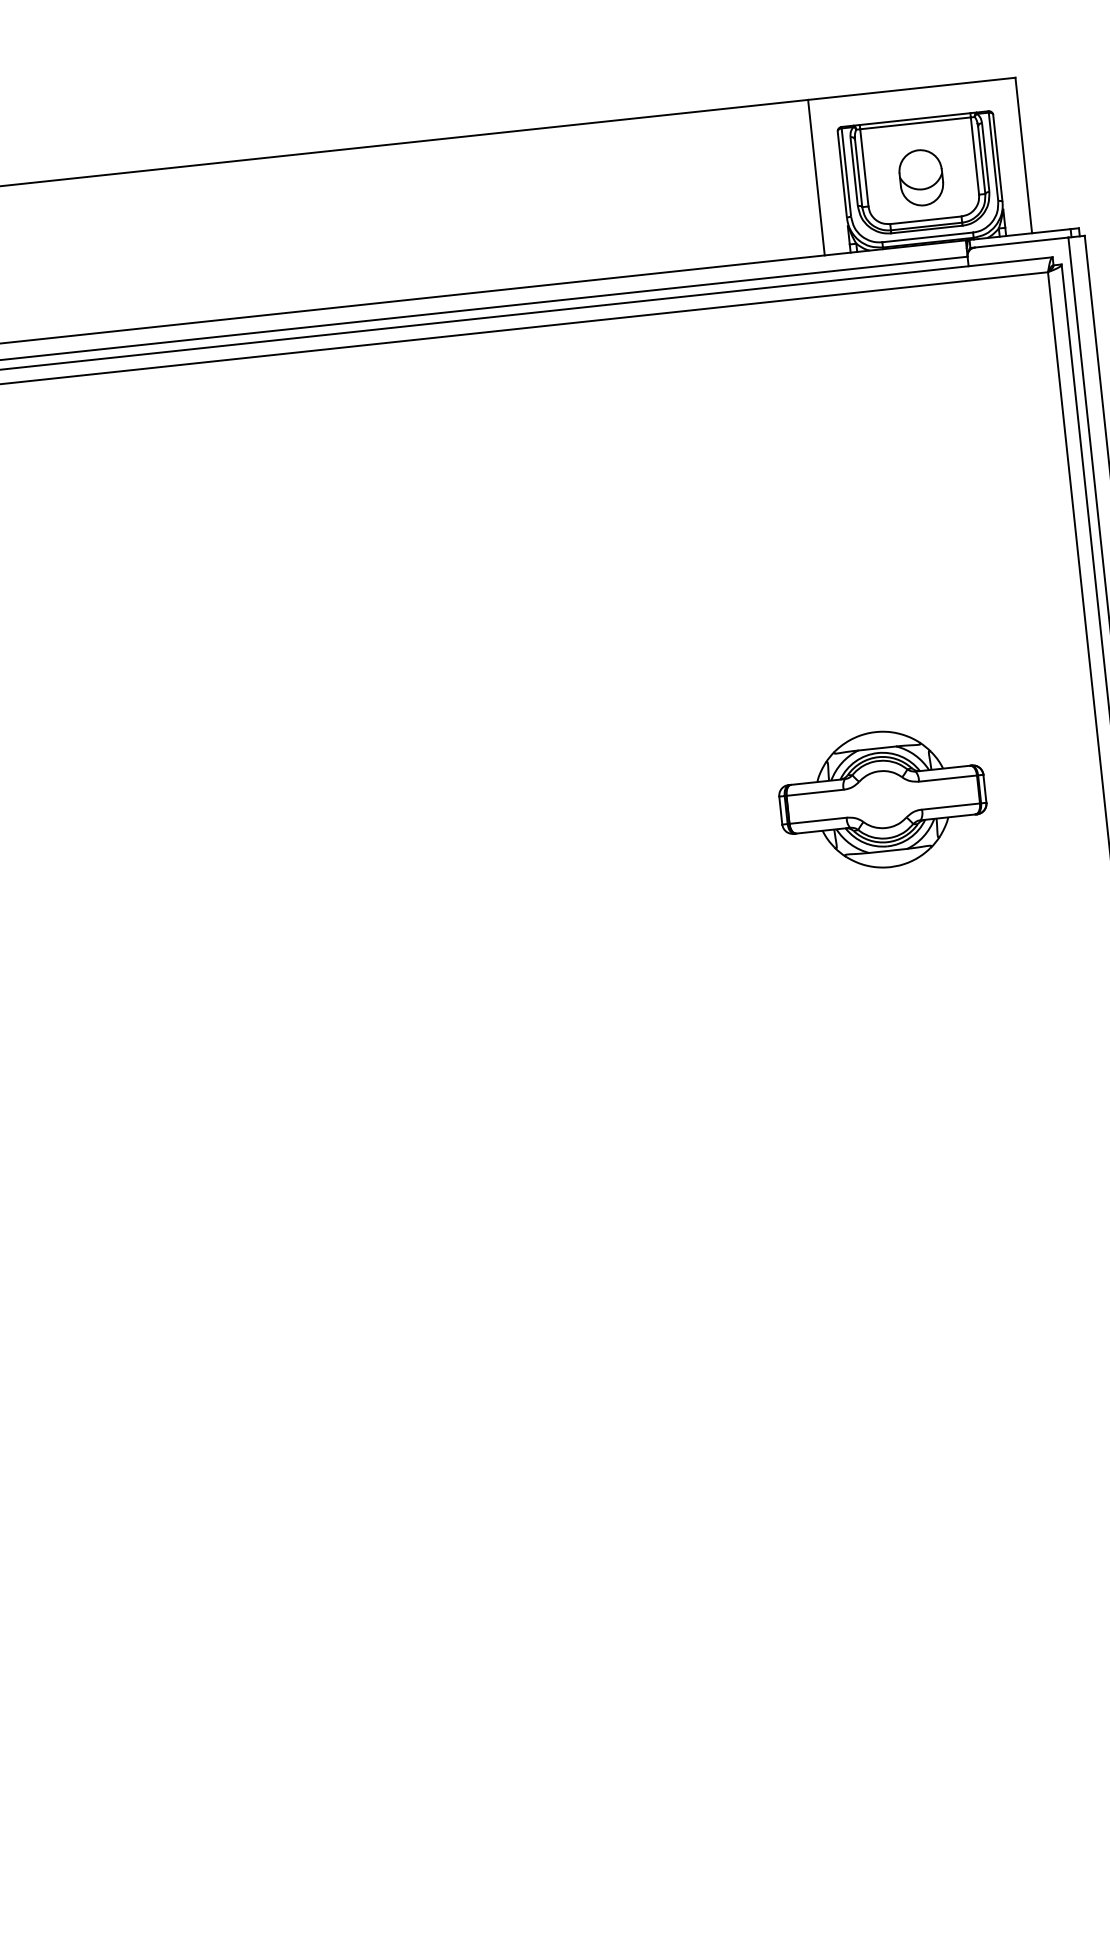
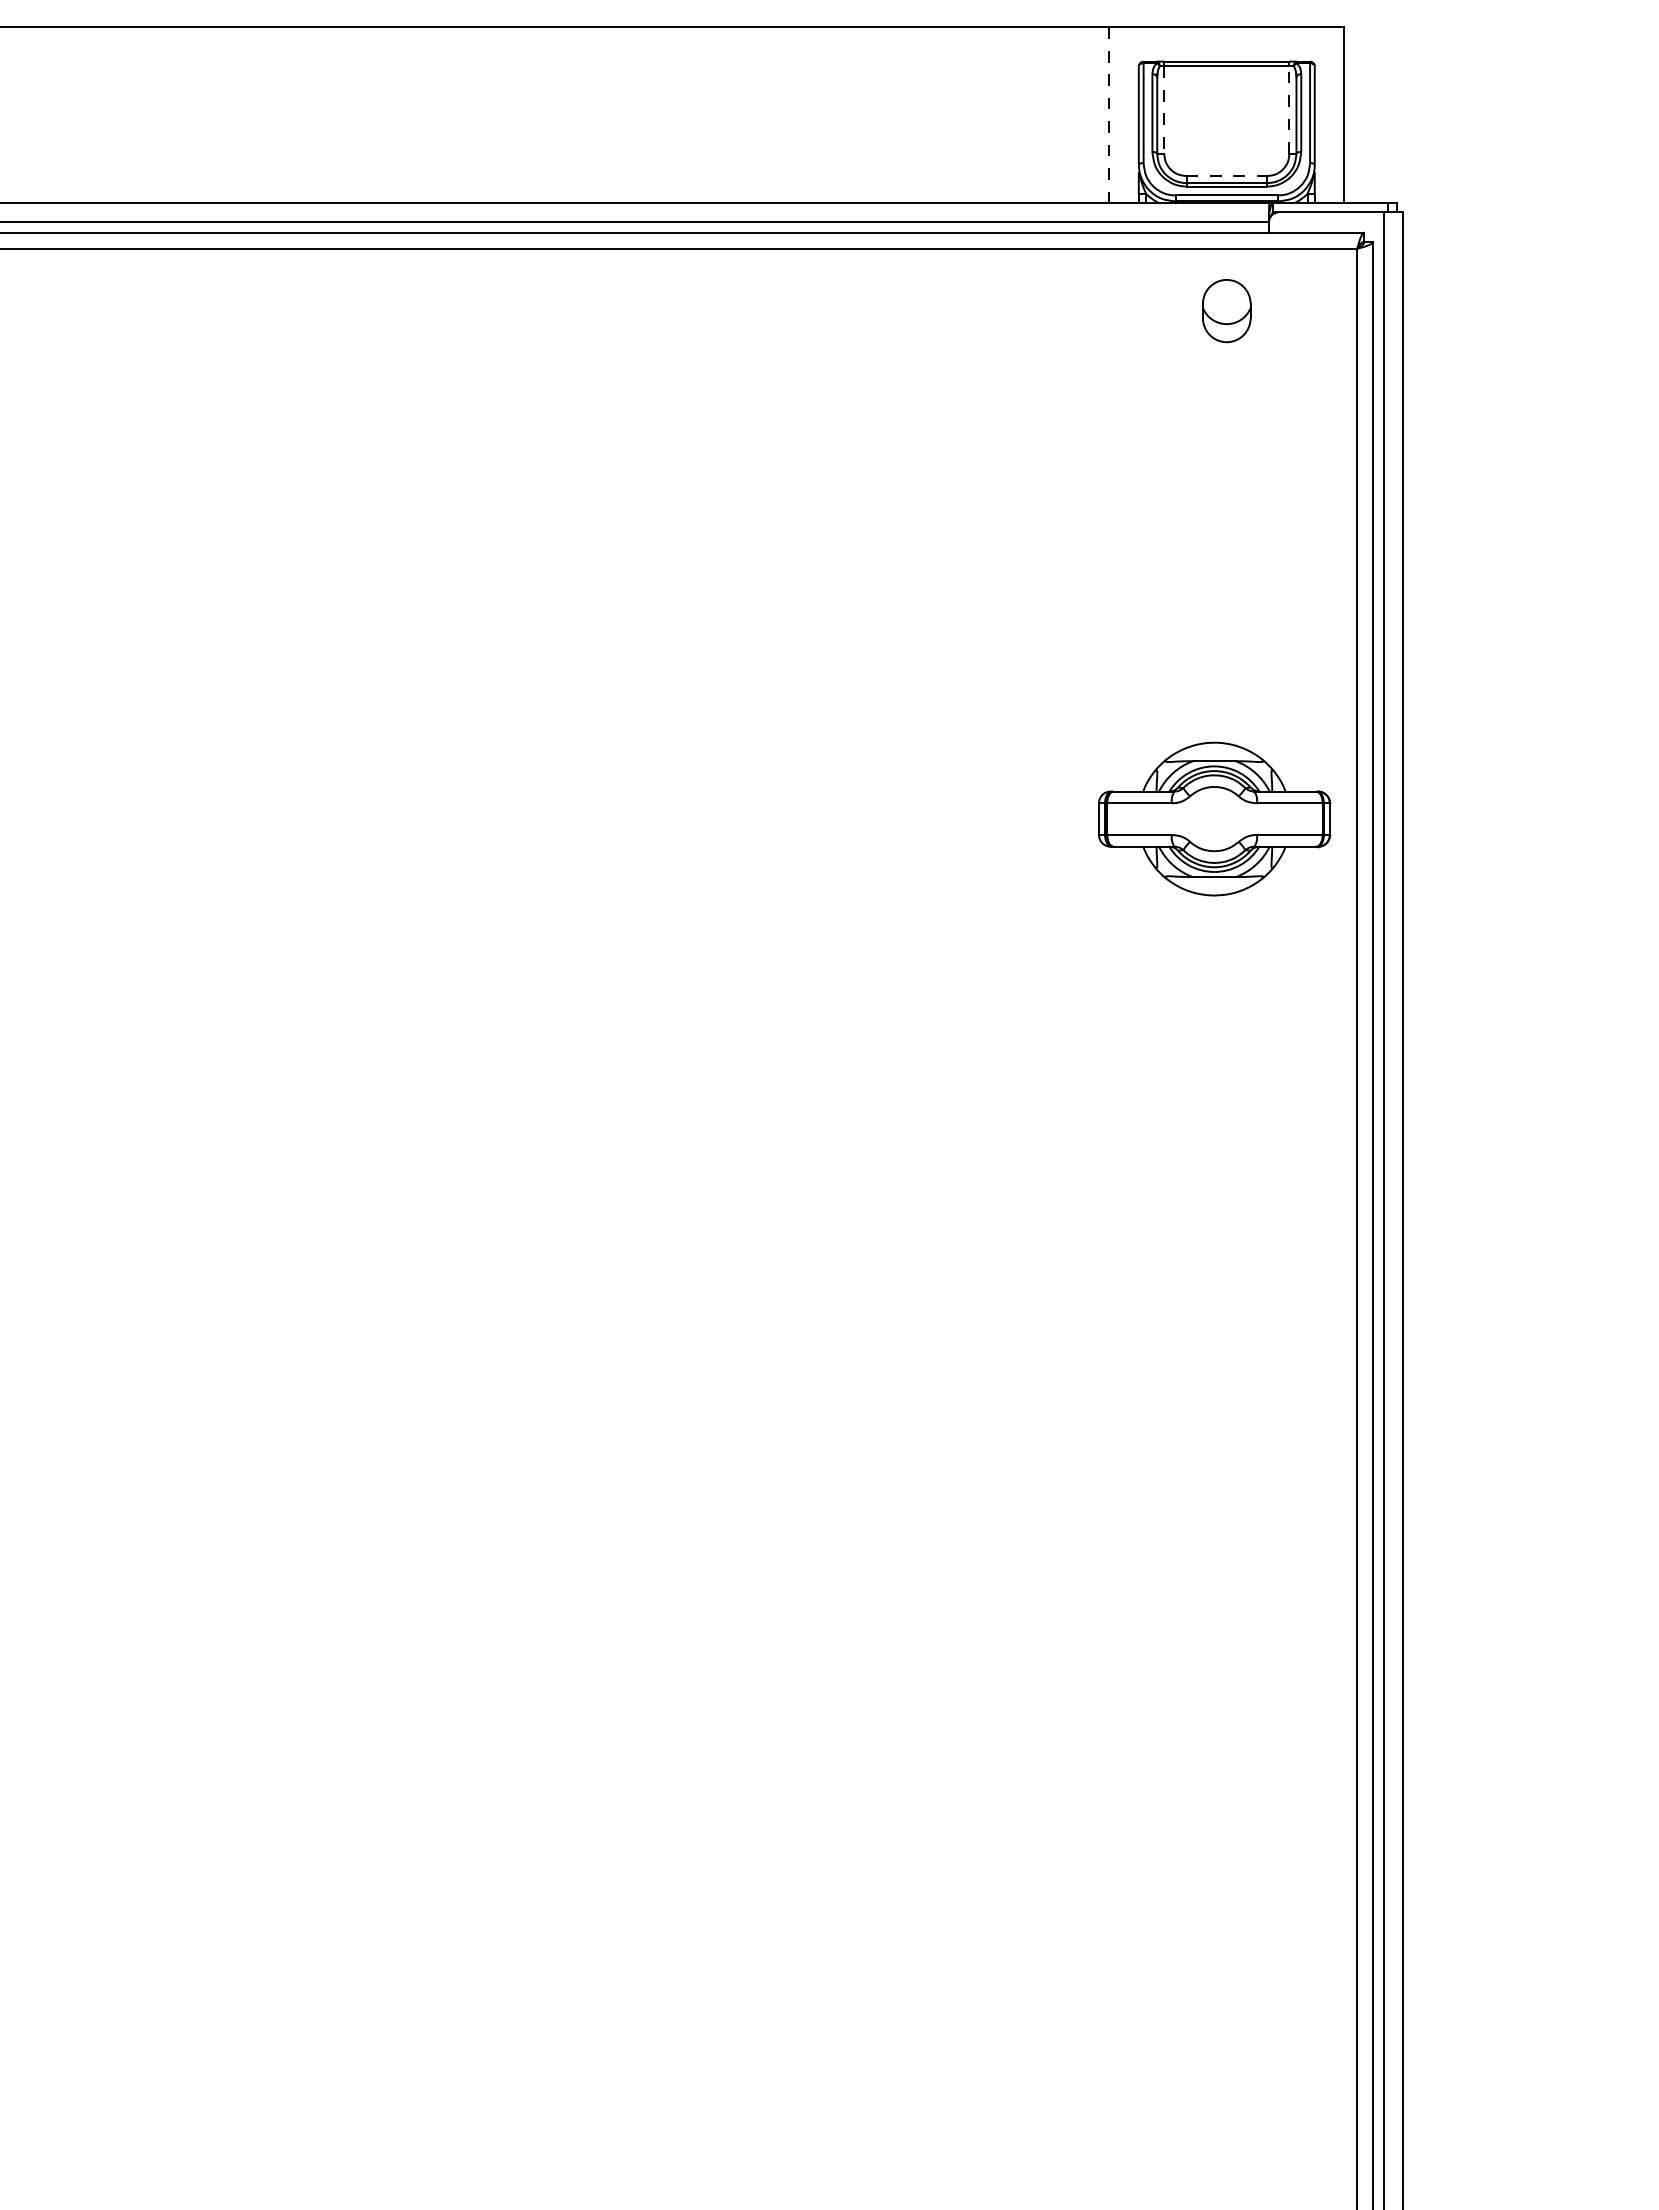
line: (975, 156) -> (1289, 110), solid -> dashed
line: (864, 168) -> (1164, 110), solid -> dashed
line: (816, 177) -> (1109, 115), solid -> dashed
part: (921, 178) -> (1226, 311), moved
line: (926, 220) -> (1227, 176), solid -> dashed
part: (882, 799) -> (1214, 818), moved

